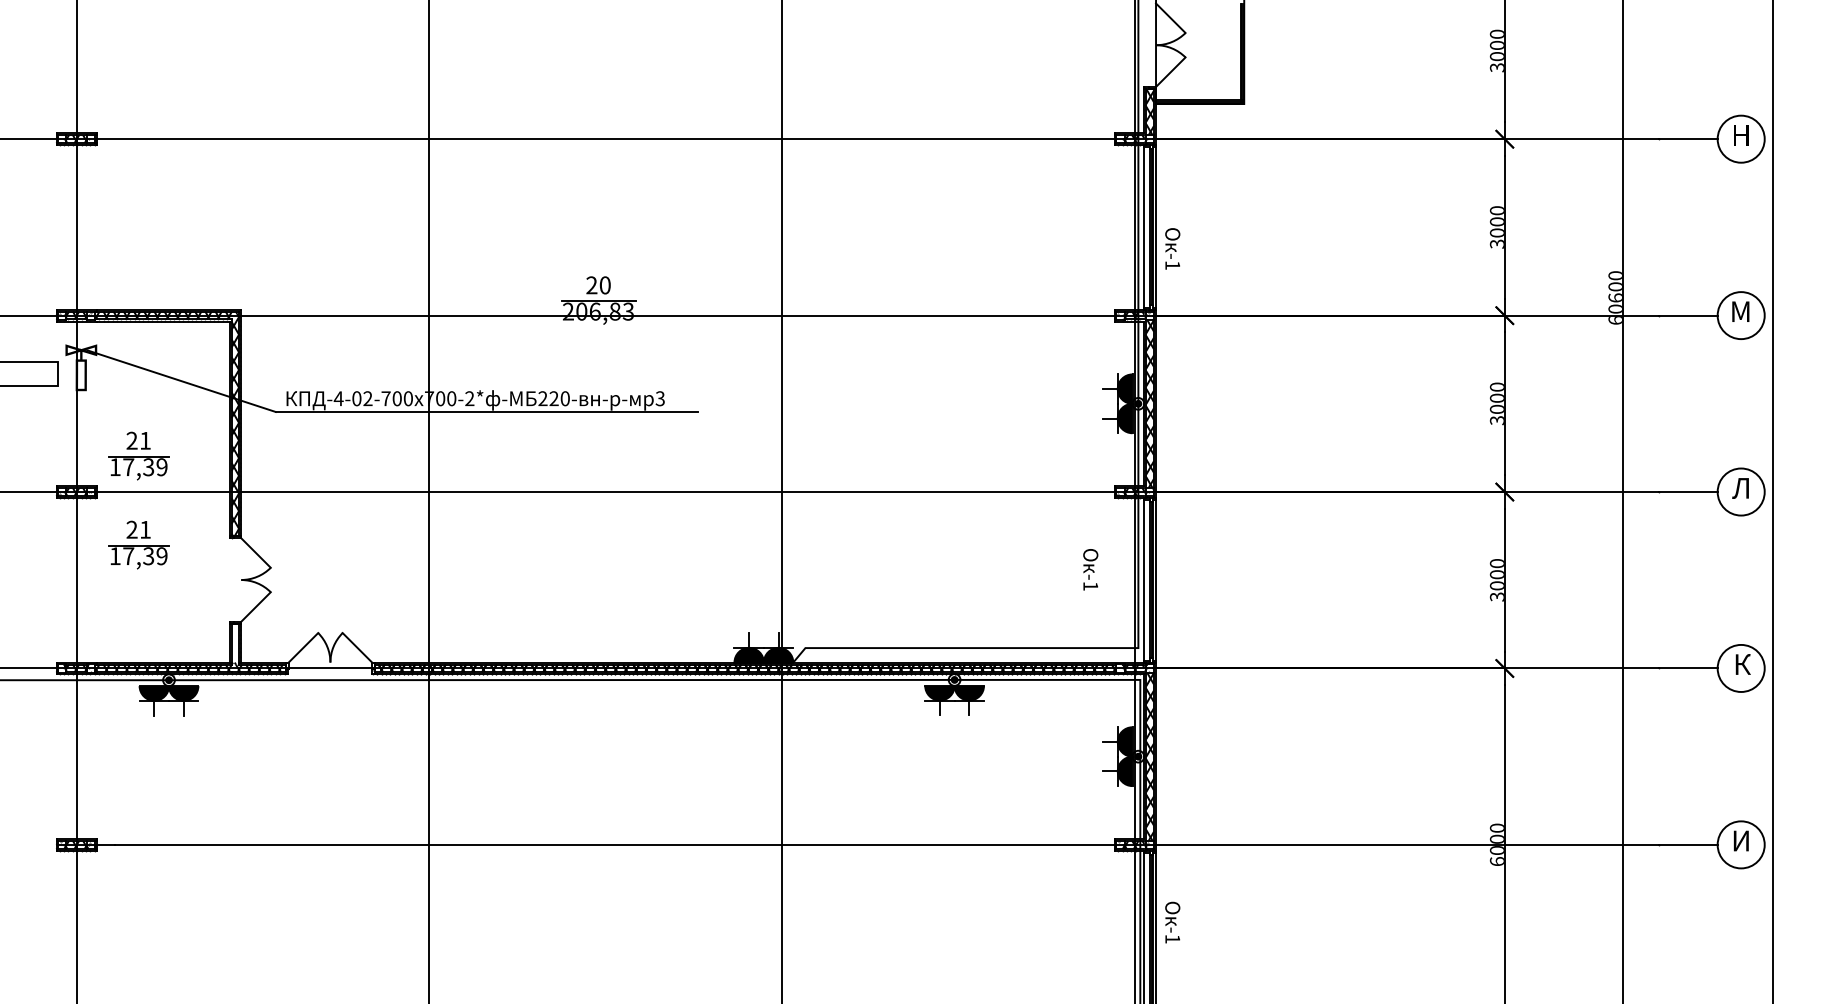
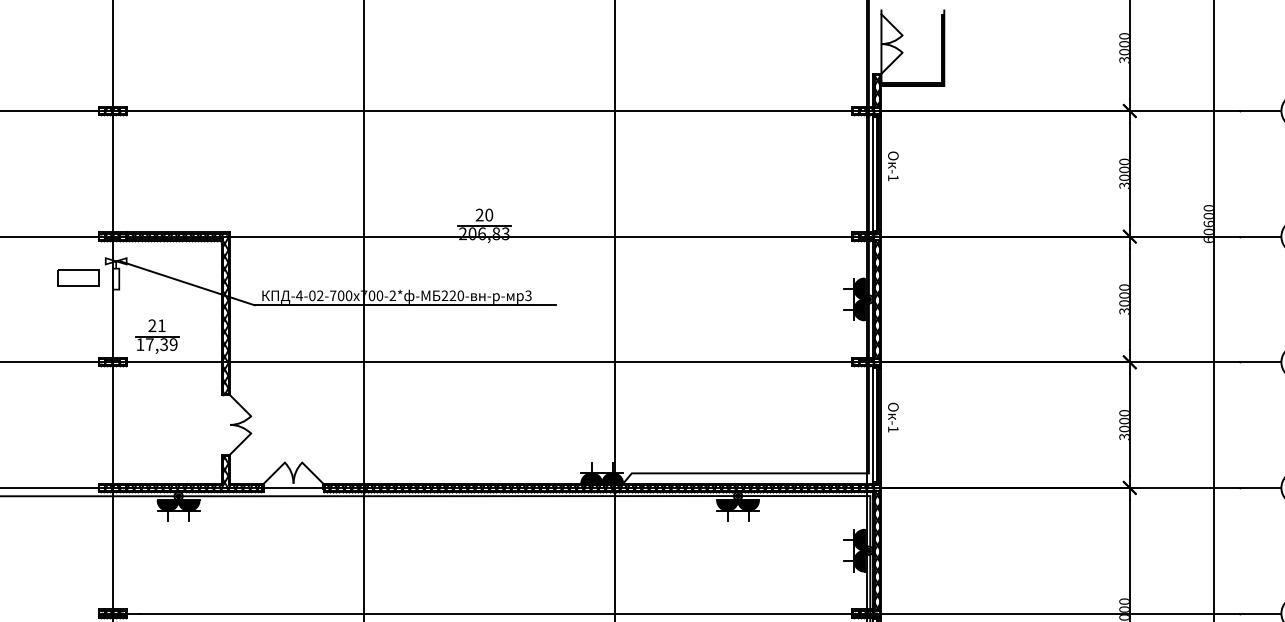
text: (1172, 248) -> (893, 166), moved
part: (138, 544) -> (156, 399), removed
text: (1090, 569) -> (893, 417), moved
hatch: (235, 643) -> (225, 470), added

